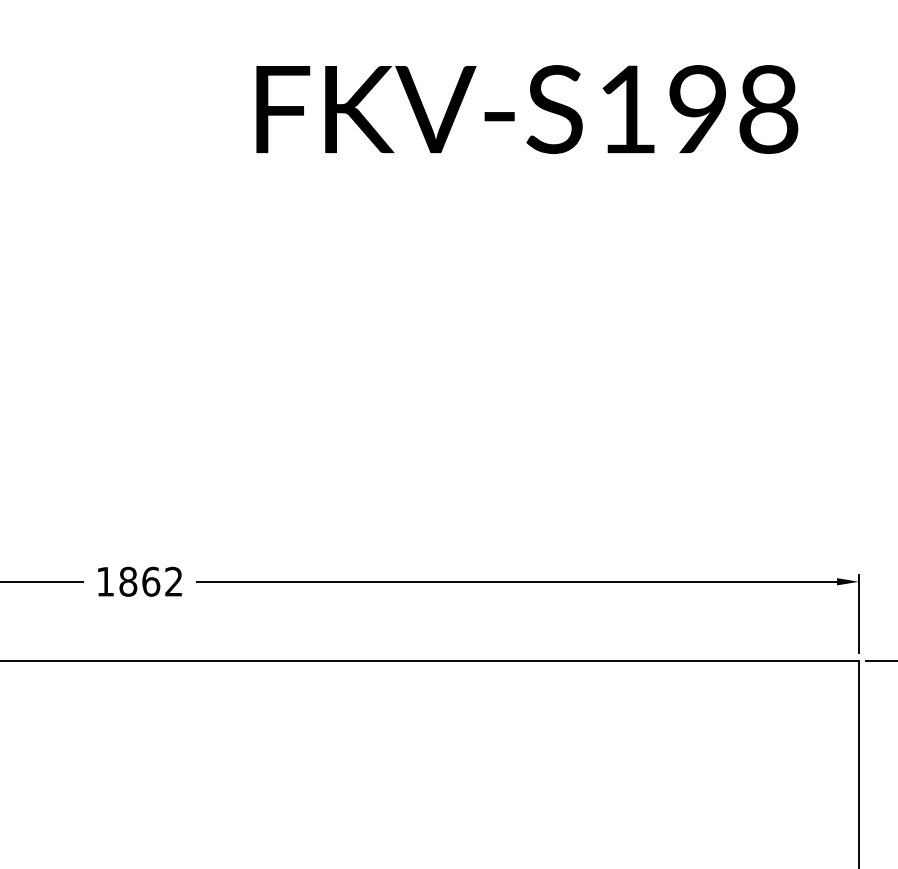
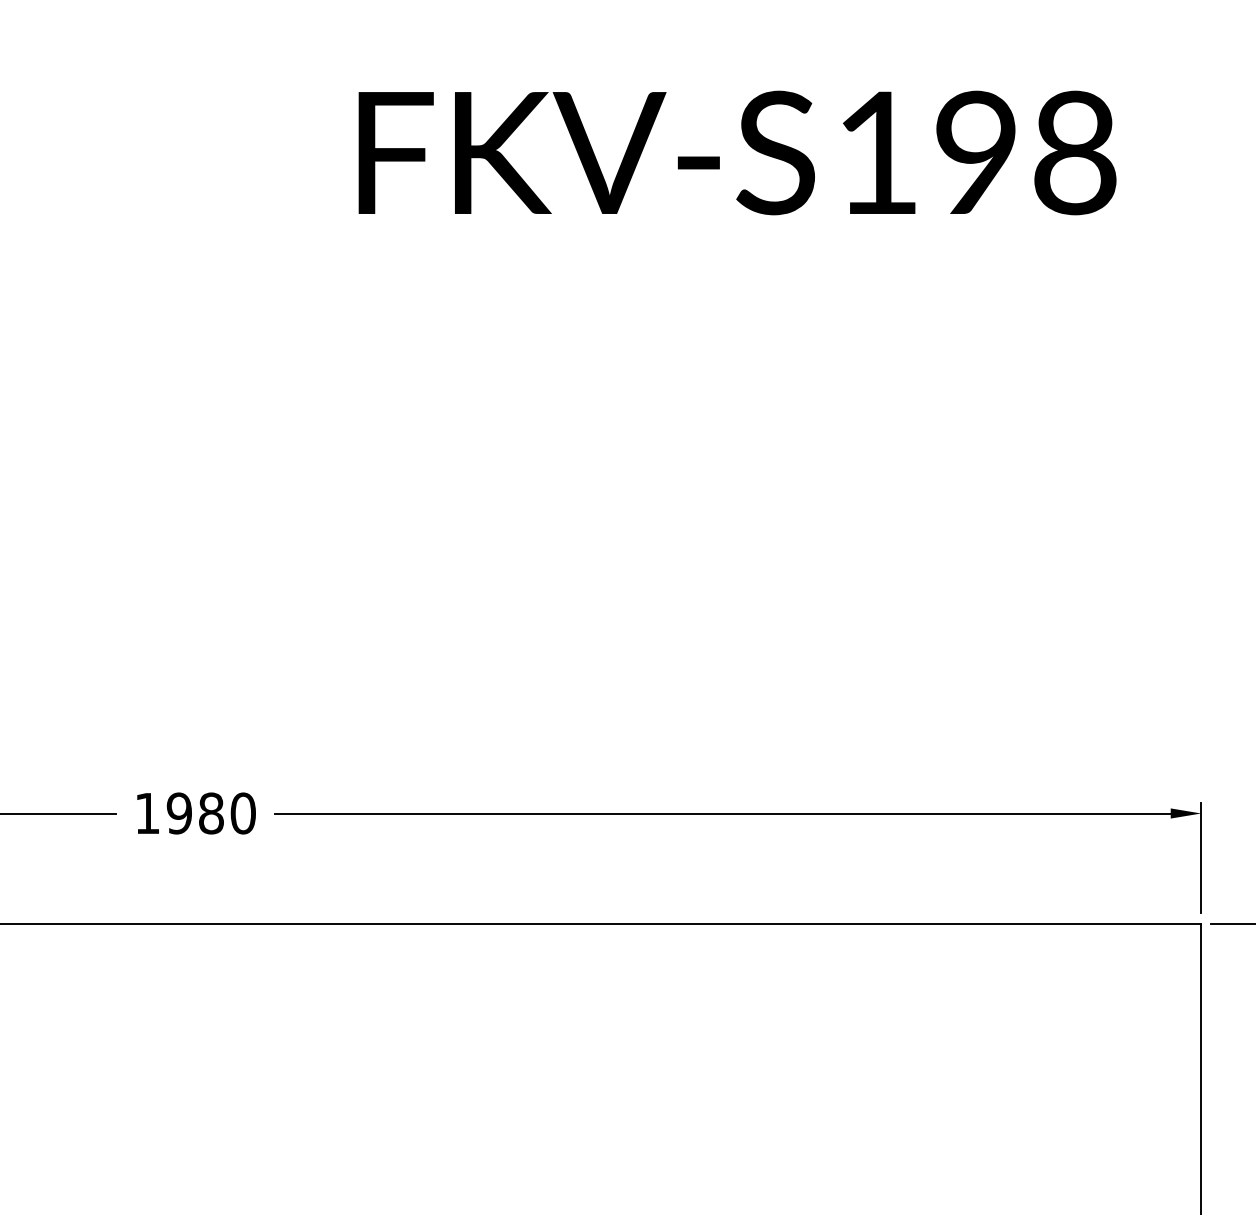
text: (150, 581) -> (210, 813), 1862 -> 1980

